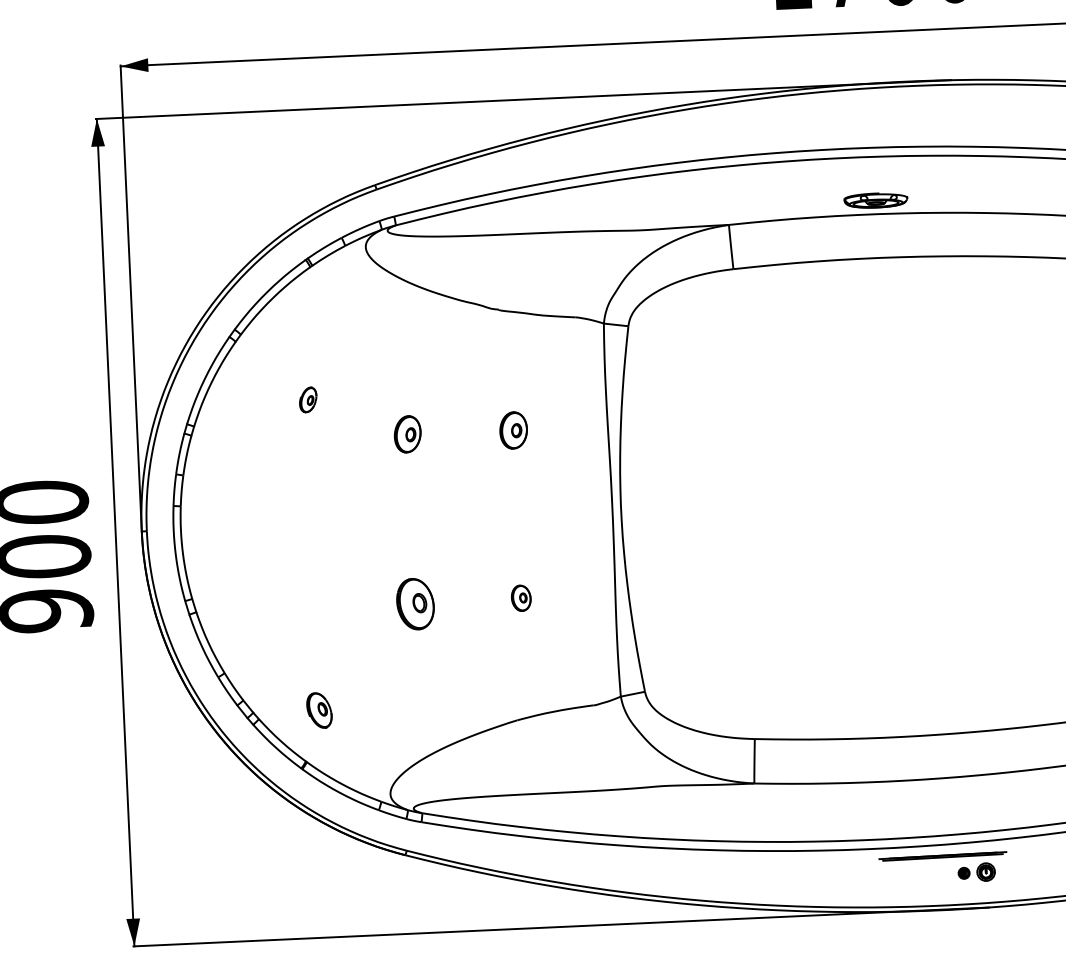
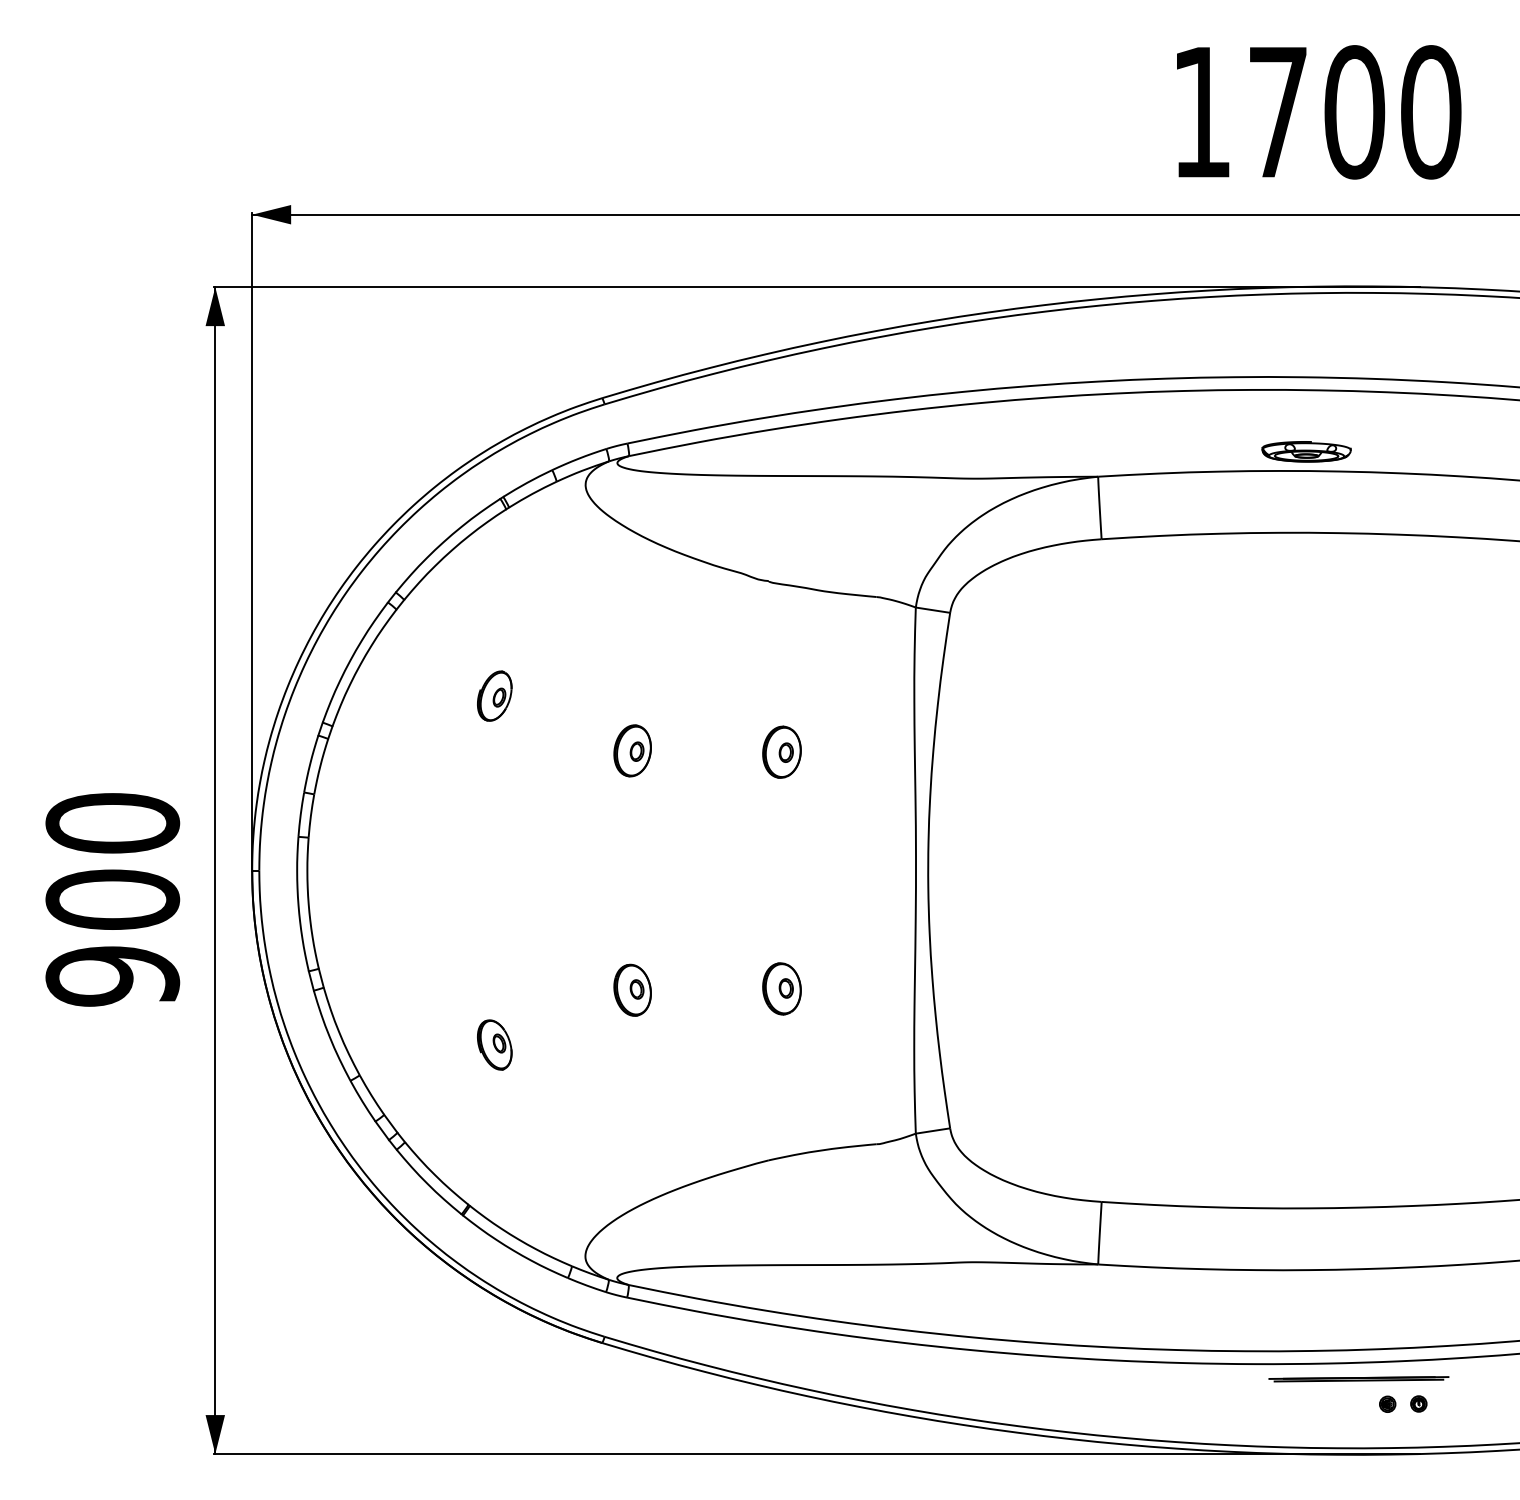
part: (307, 399) -> (494, 695), size x1.43
part: (520, 598) -> (781, 988), size x1.43
part: (415, 603) -> (632, 989), size x0.71
part: (319, 710) -> (494, 1044), moved
part: (985, 871) -> (1418, 1403), size x0.62

